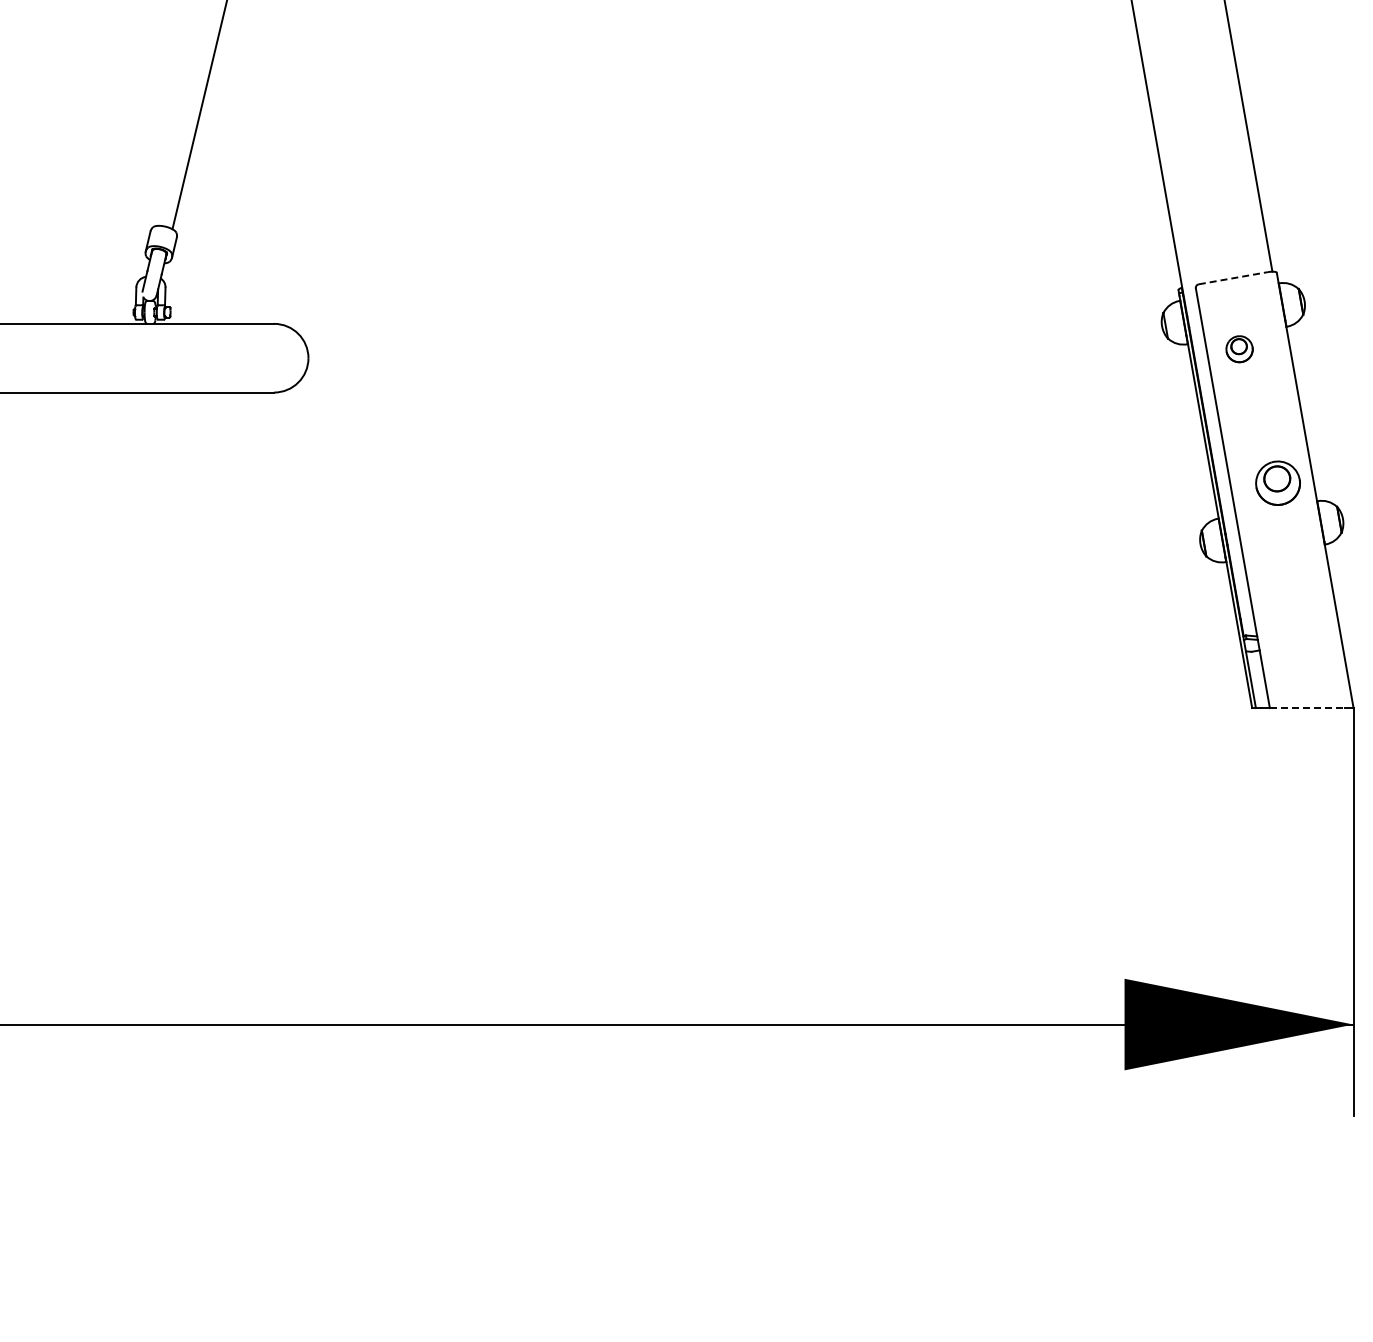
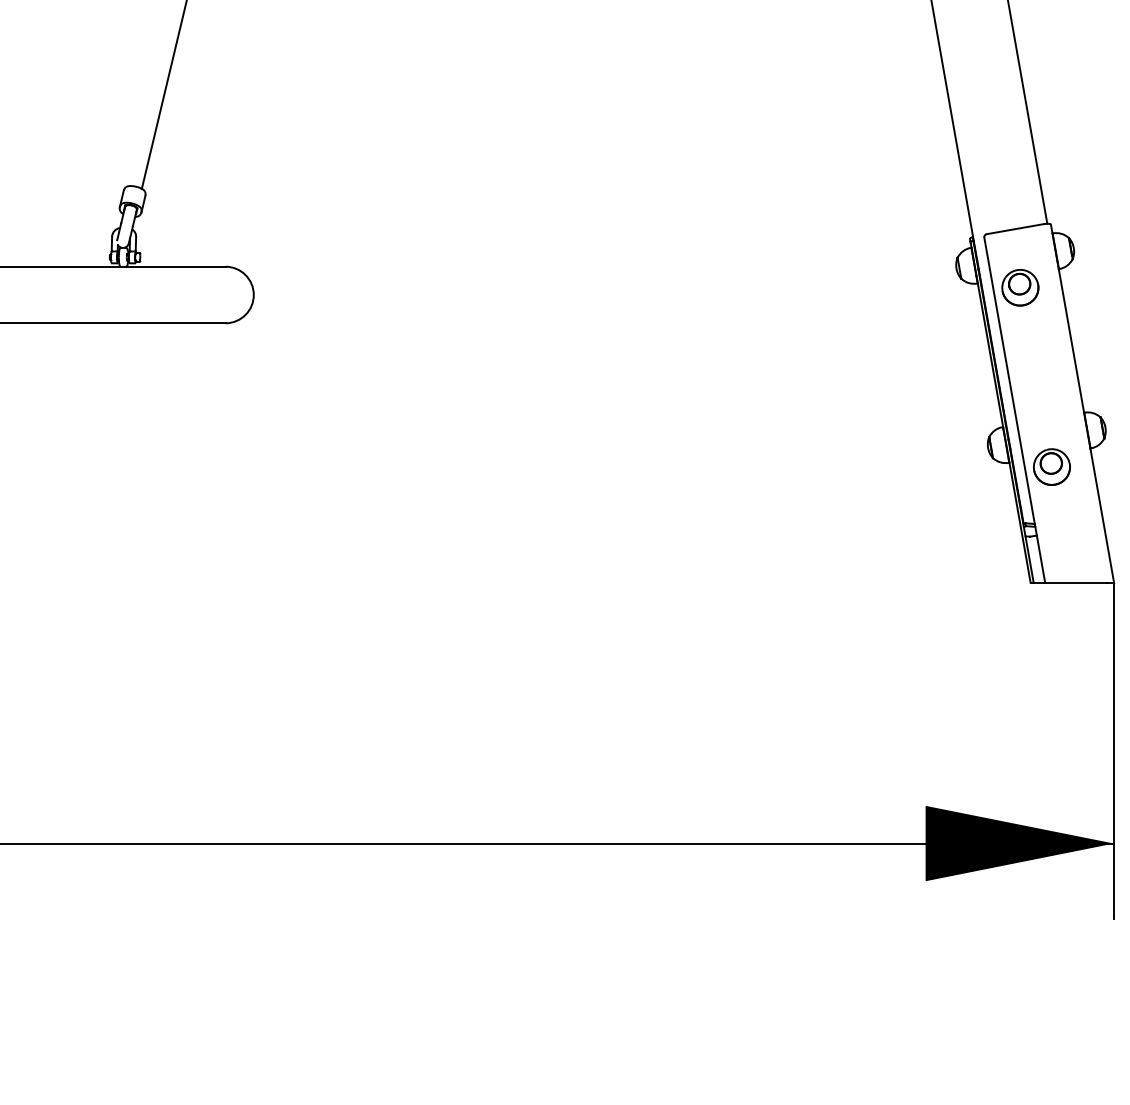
line: (1233, 278) -> (1015, 229), dashed -> solid
part: (1239, 348) -> (1020, 287), size x1.67
part: (1277, 482) -> (1051, 466), moved
line: (1307, 708) -> (1076, 583), dashed -> solid

